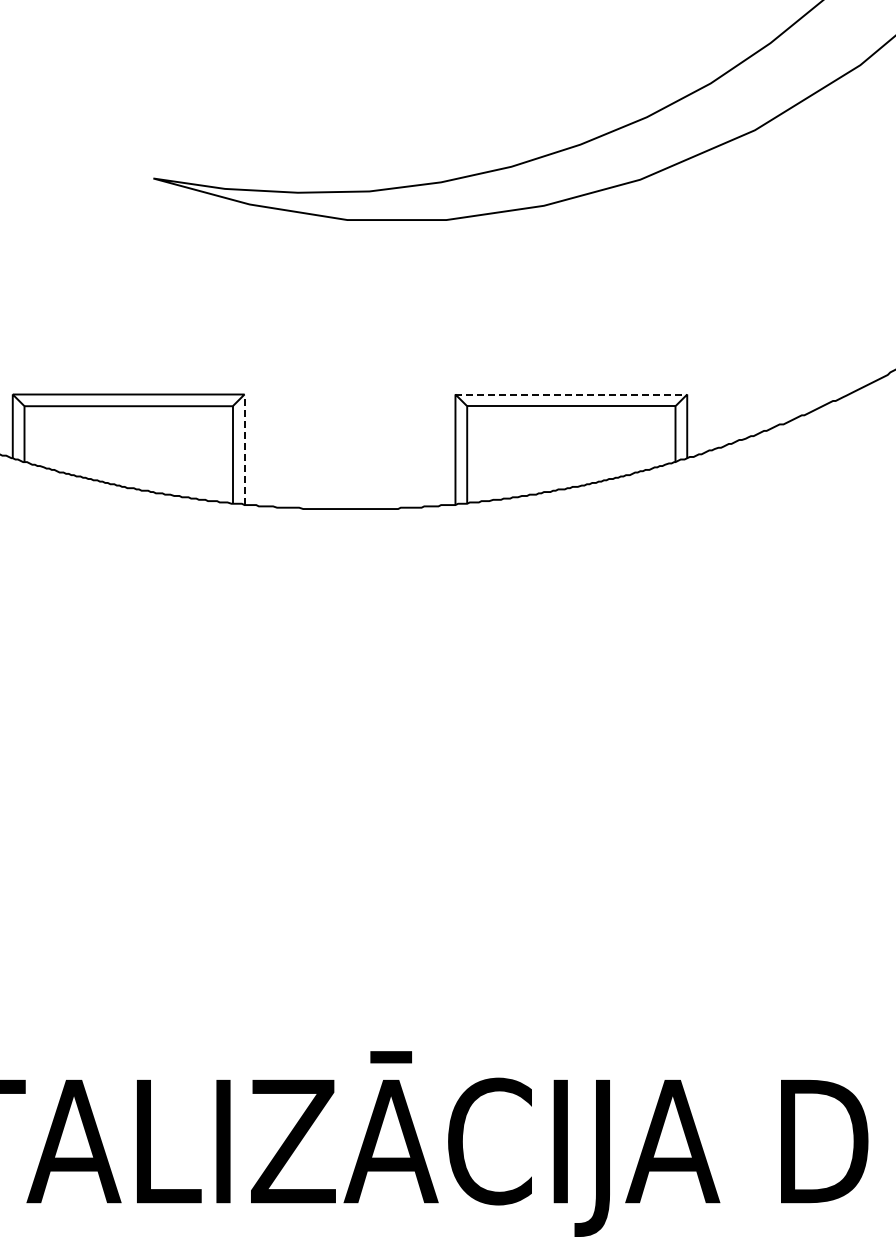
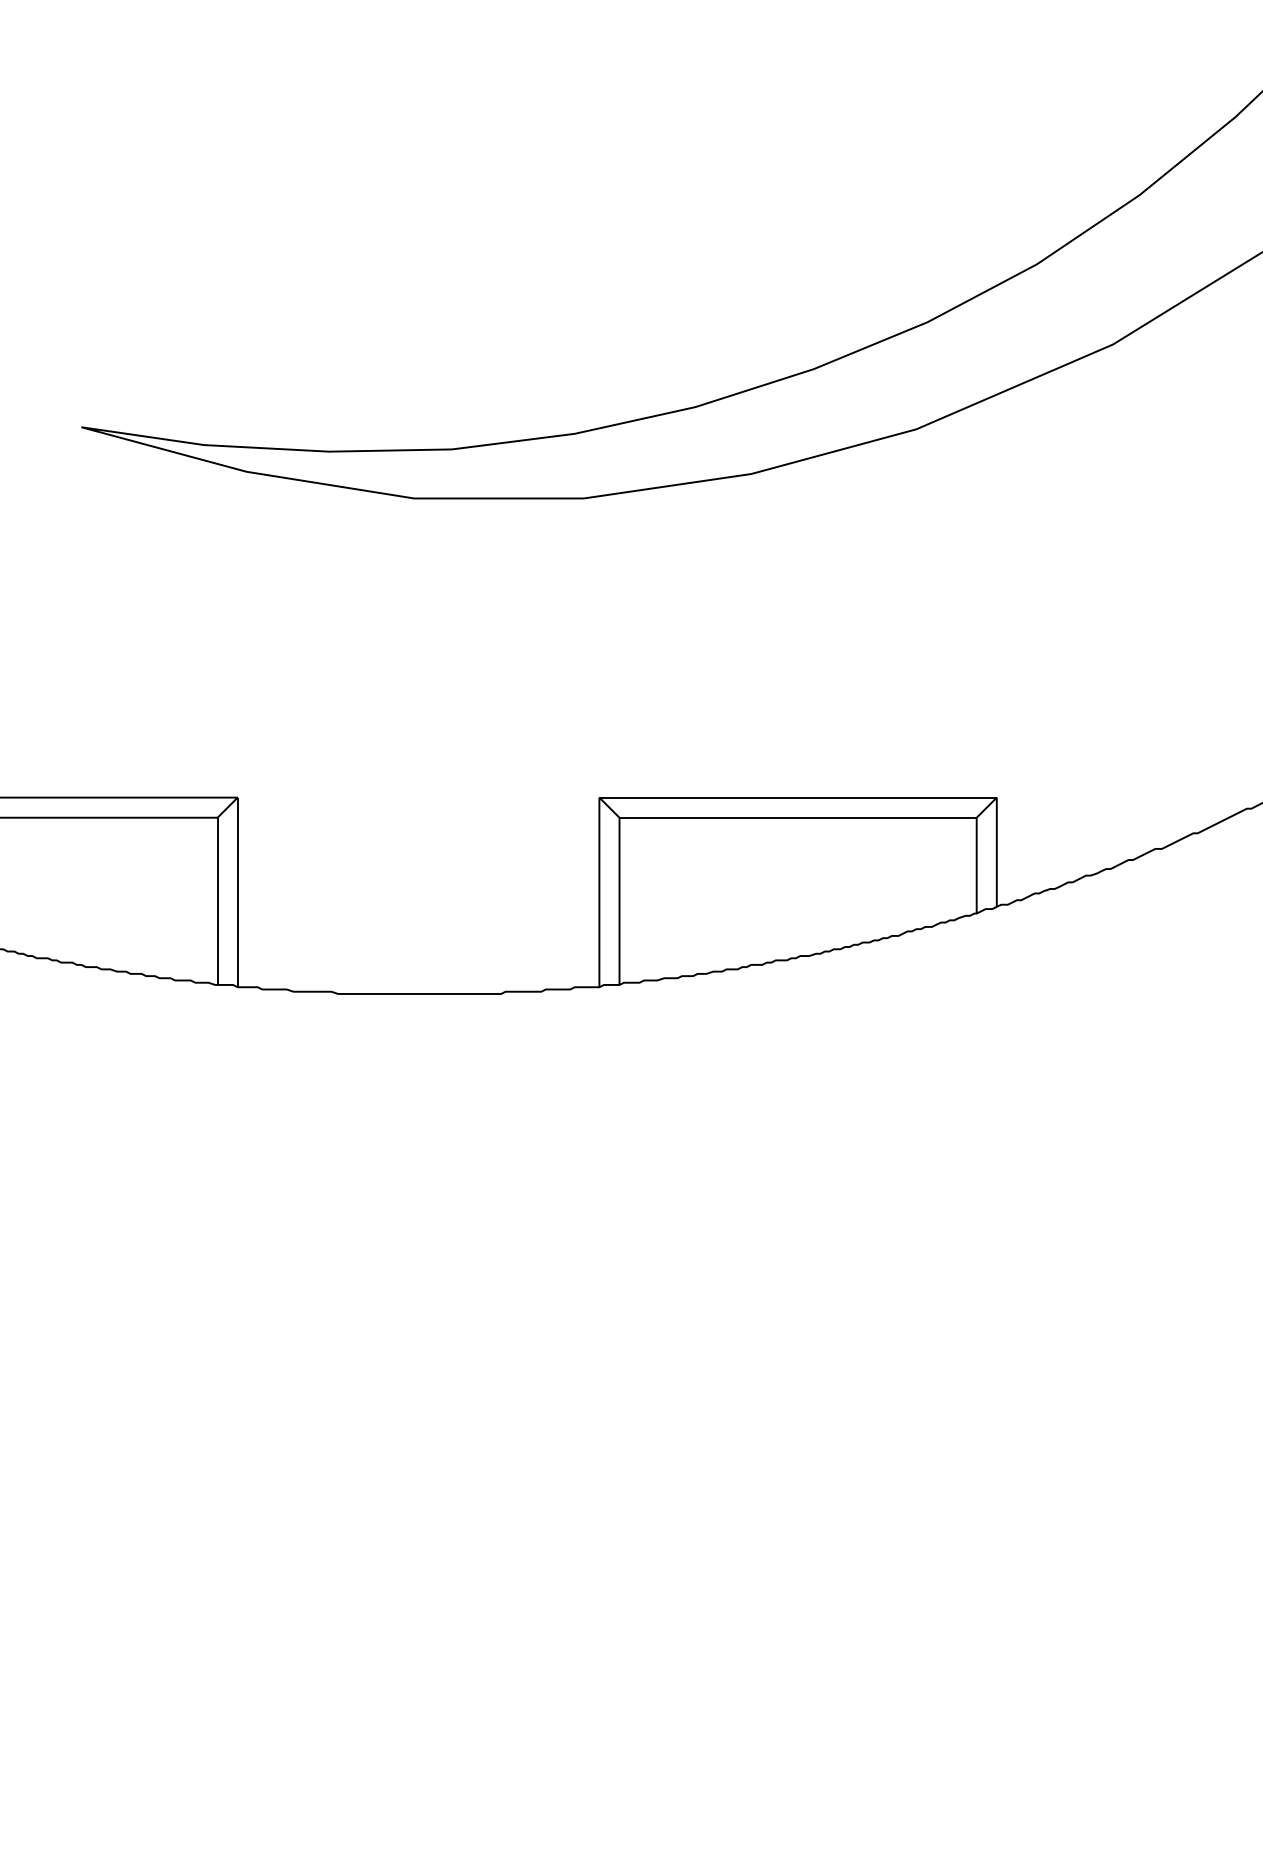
line: (571, 394) -> (798, 797), dashed -> solid
line: (244, 449) -> (237, 891), dashed -> solid

